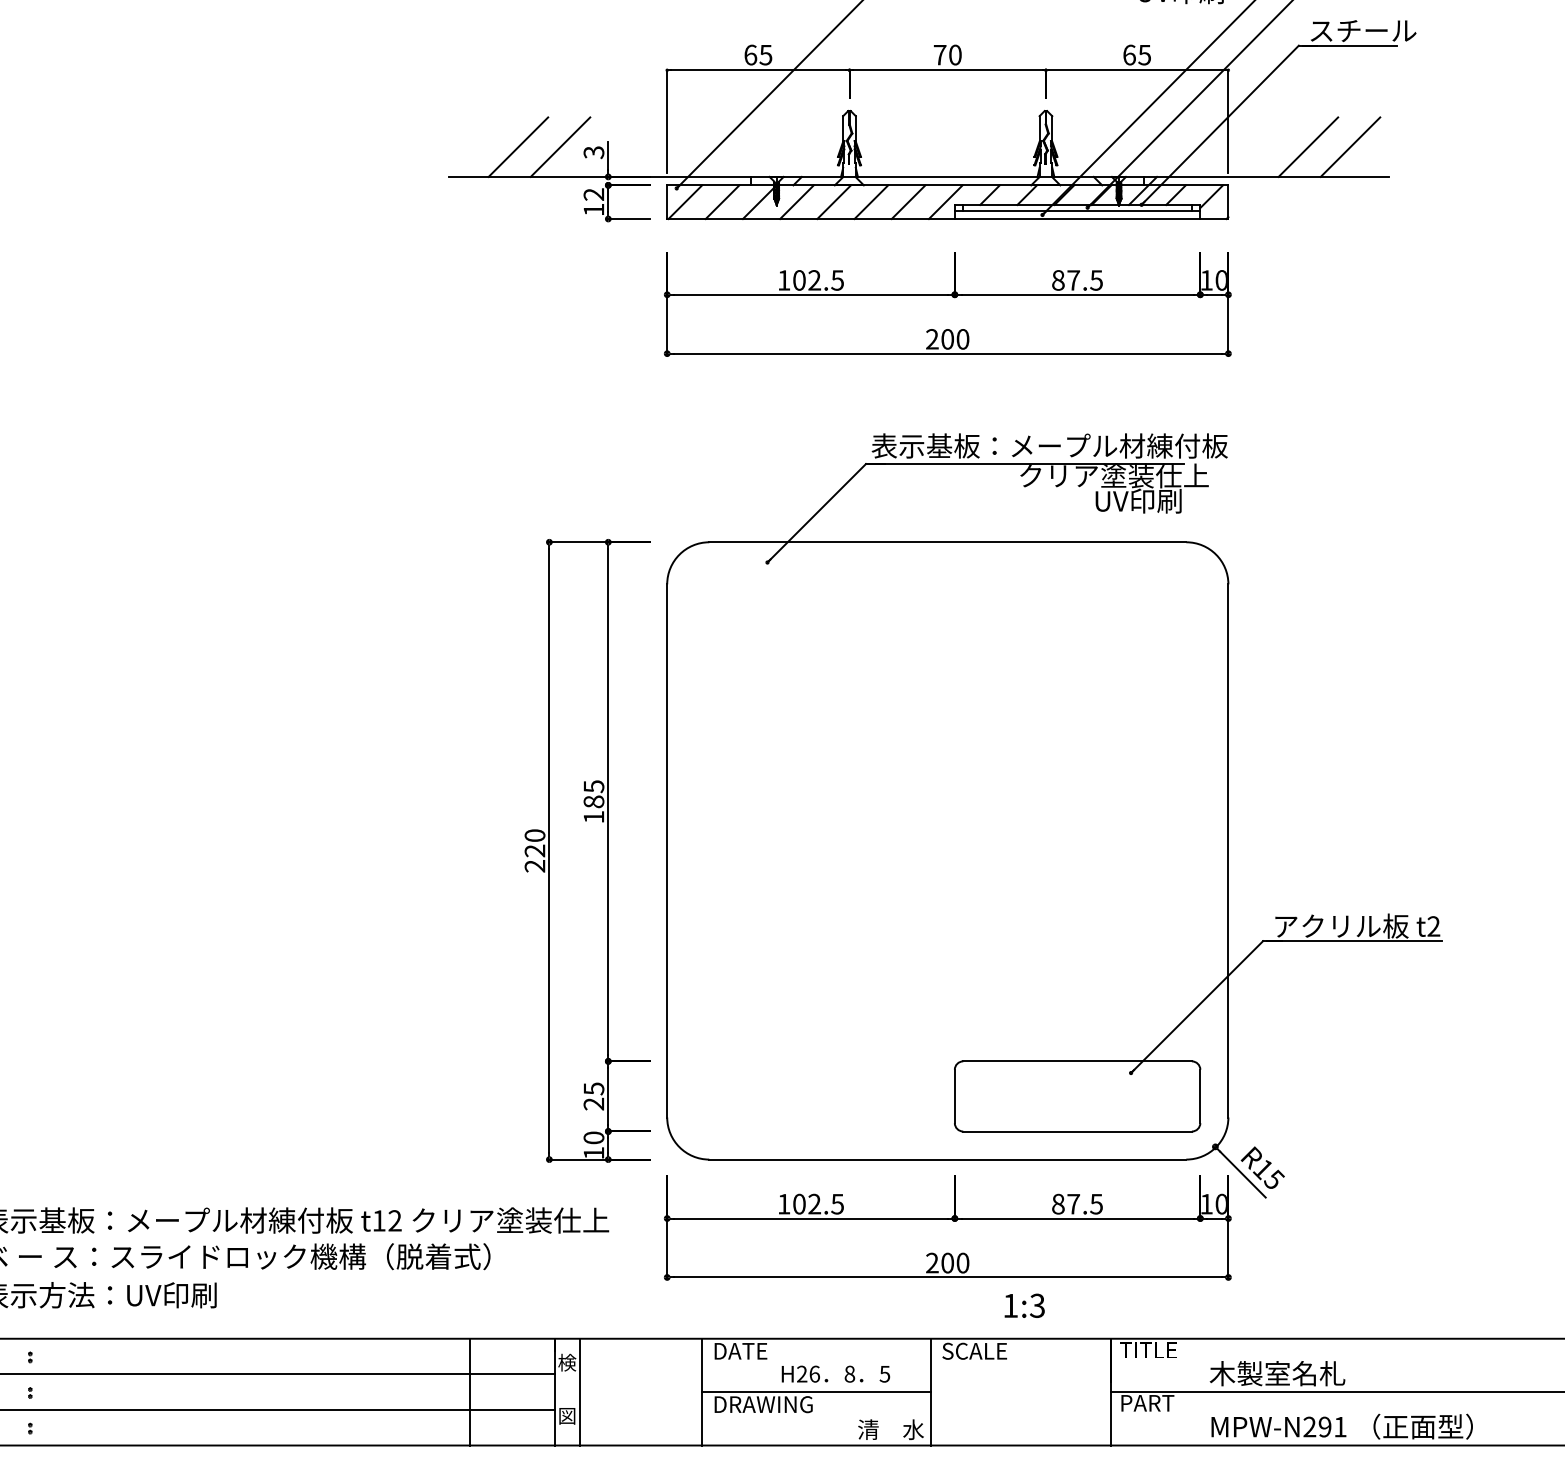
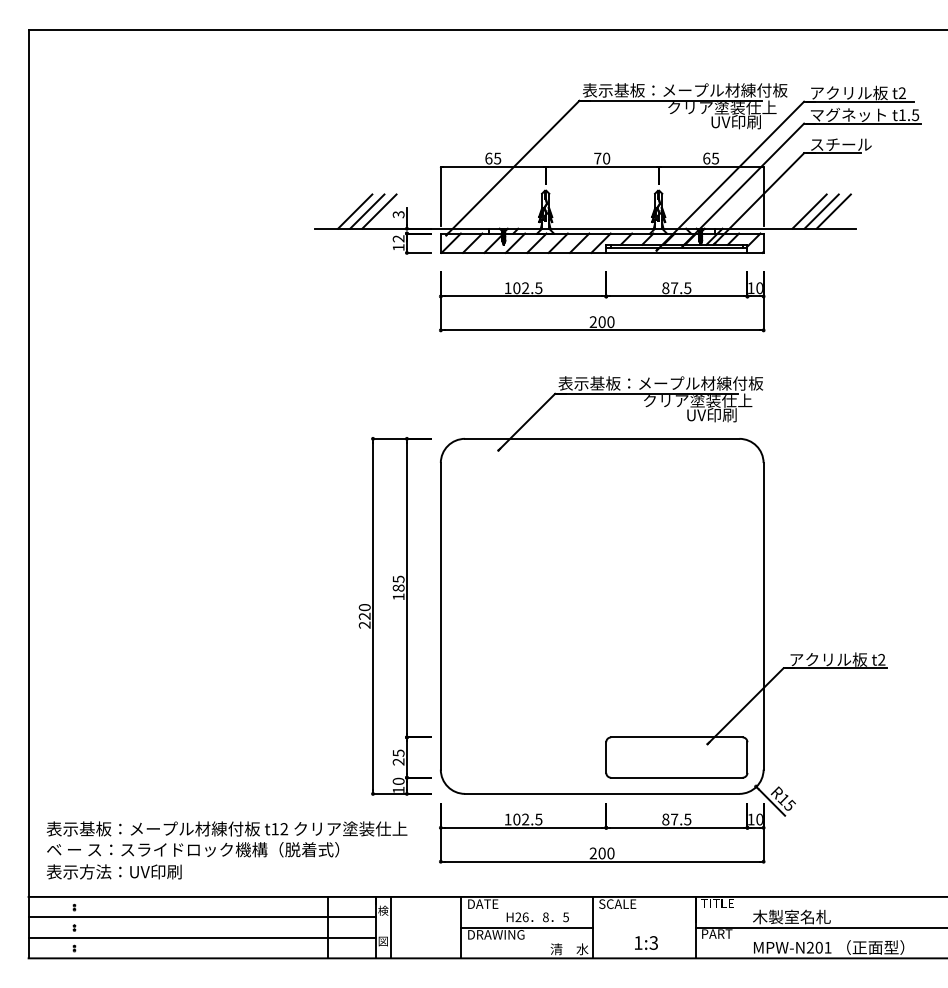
line: (539, 147) -> (367, 211), added
line: (1329, 147) -> (821, 211), added
text: (1024, 1304) -> (646, 942), moved
text: (1323, 1426) -> (818, 947), MPW-N291 -> MPW-N201

